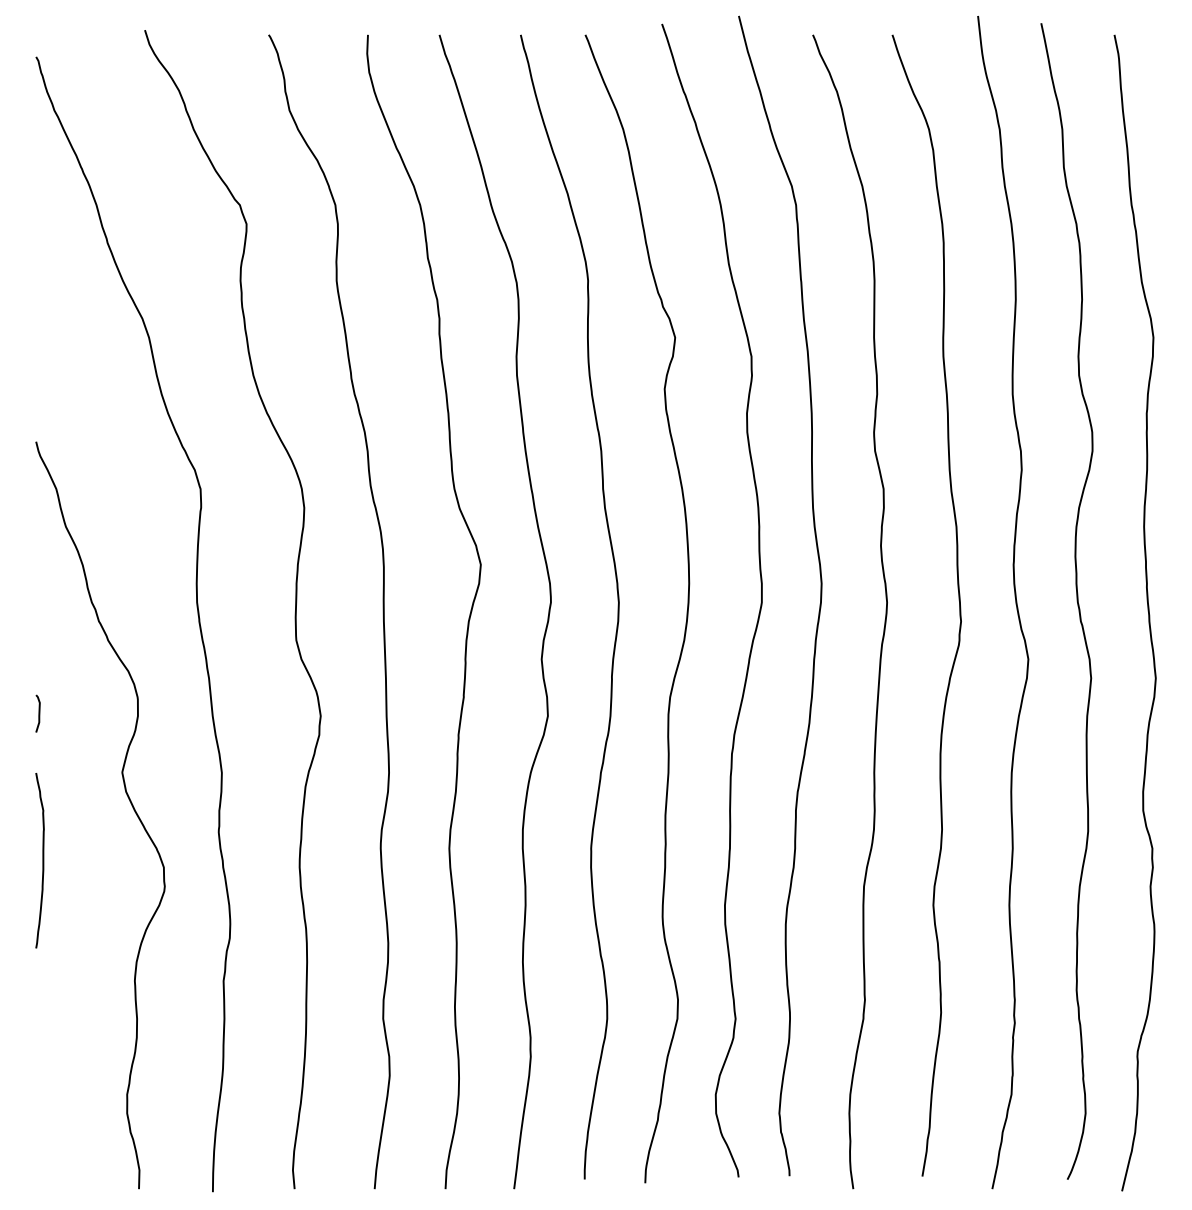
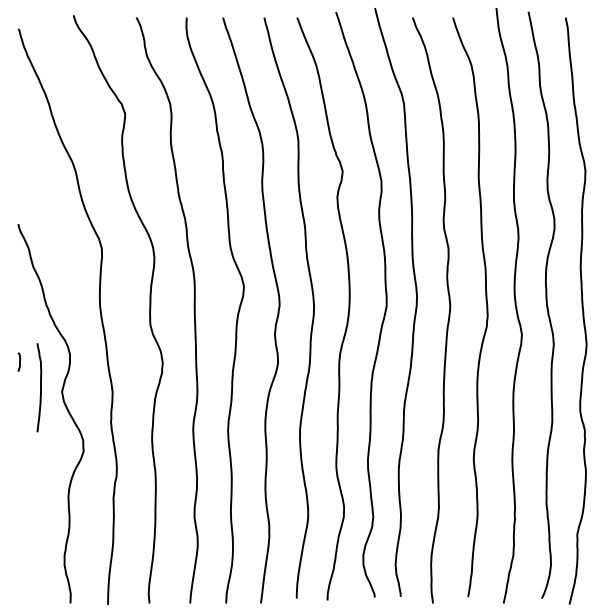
part: (40, 860) -> (39, 387), moved

